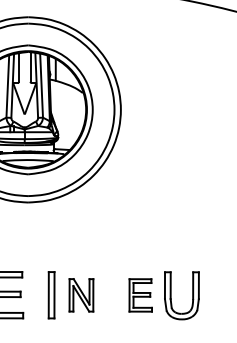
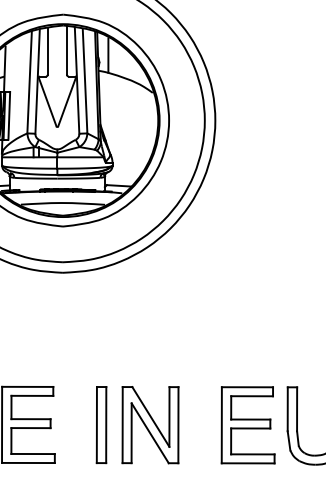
part: (81, 295) -> (150, 425), size x1.43
part: (140, 295) -> (247, 425), size x1.43

